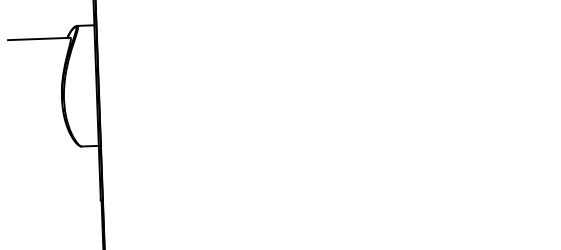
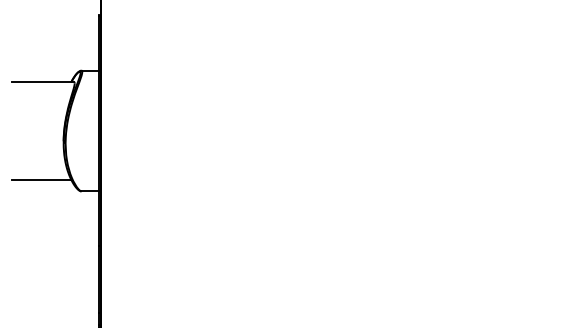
line: (41, 136) -> (41, 179), added

